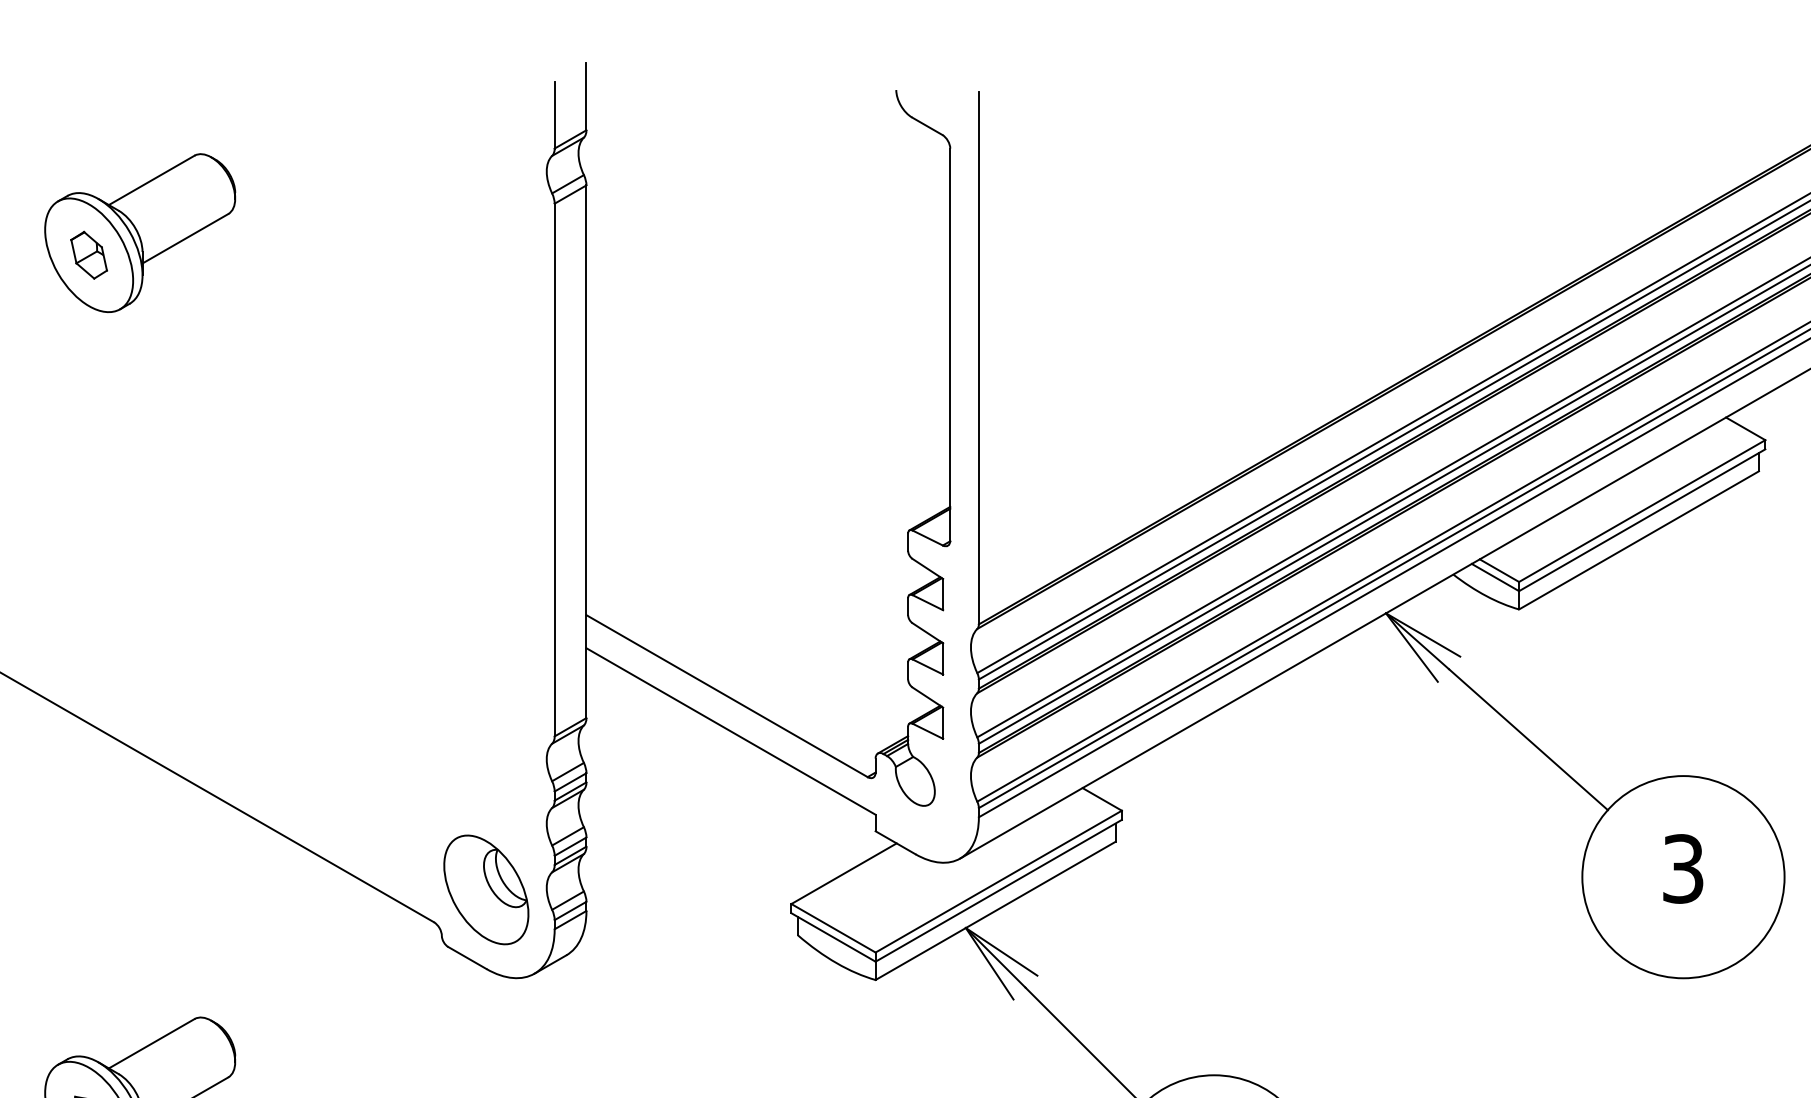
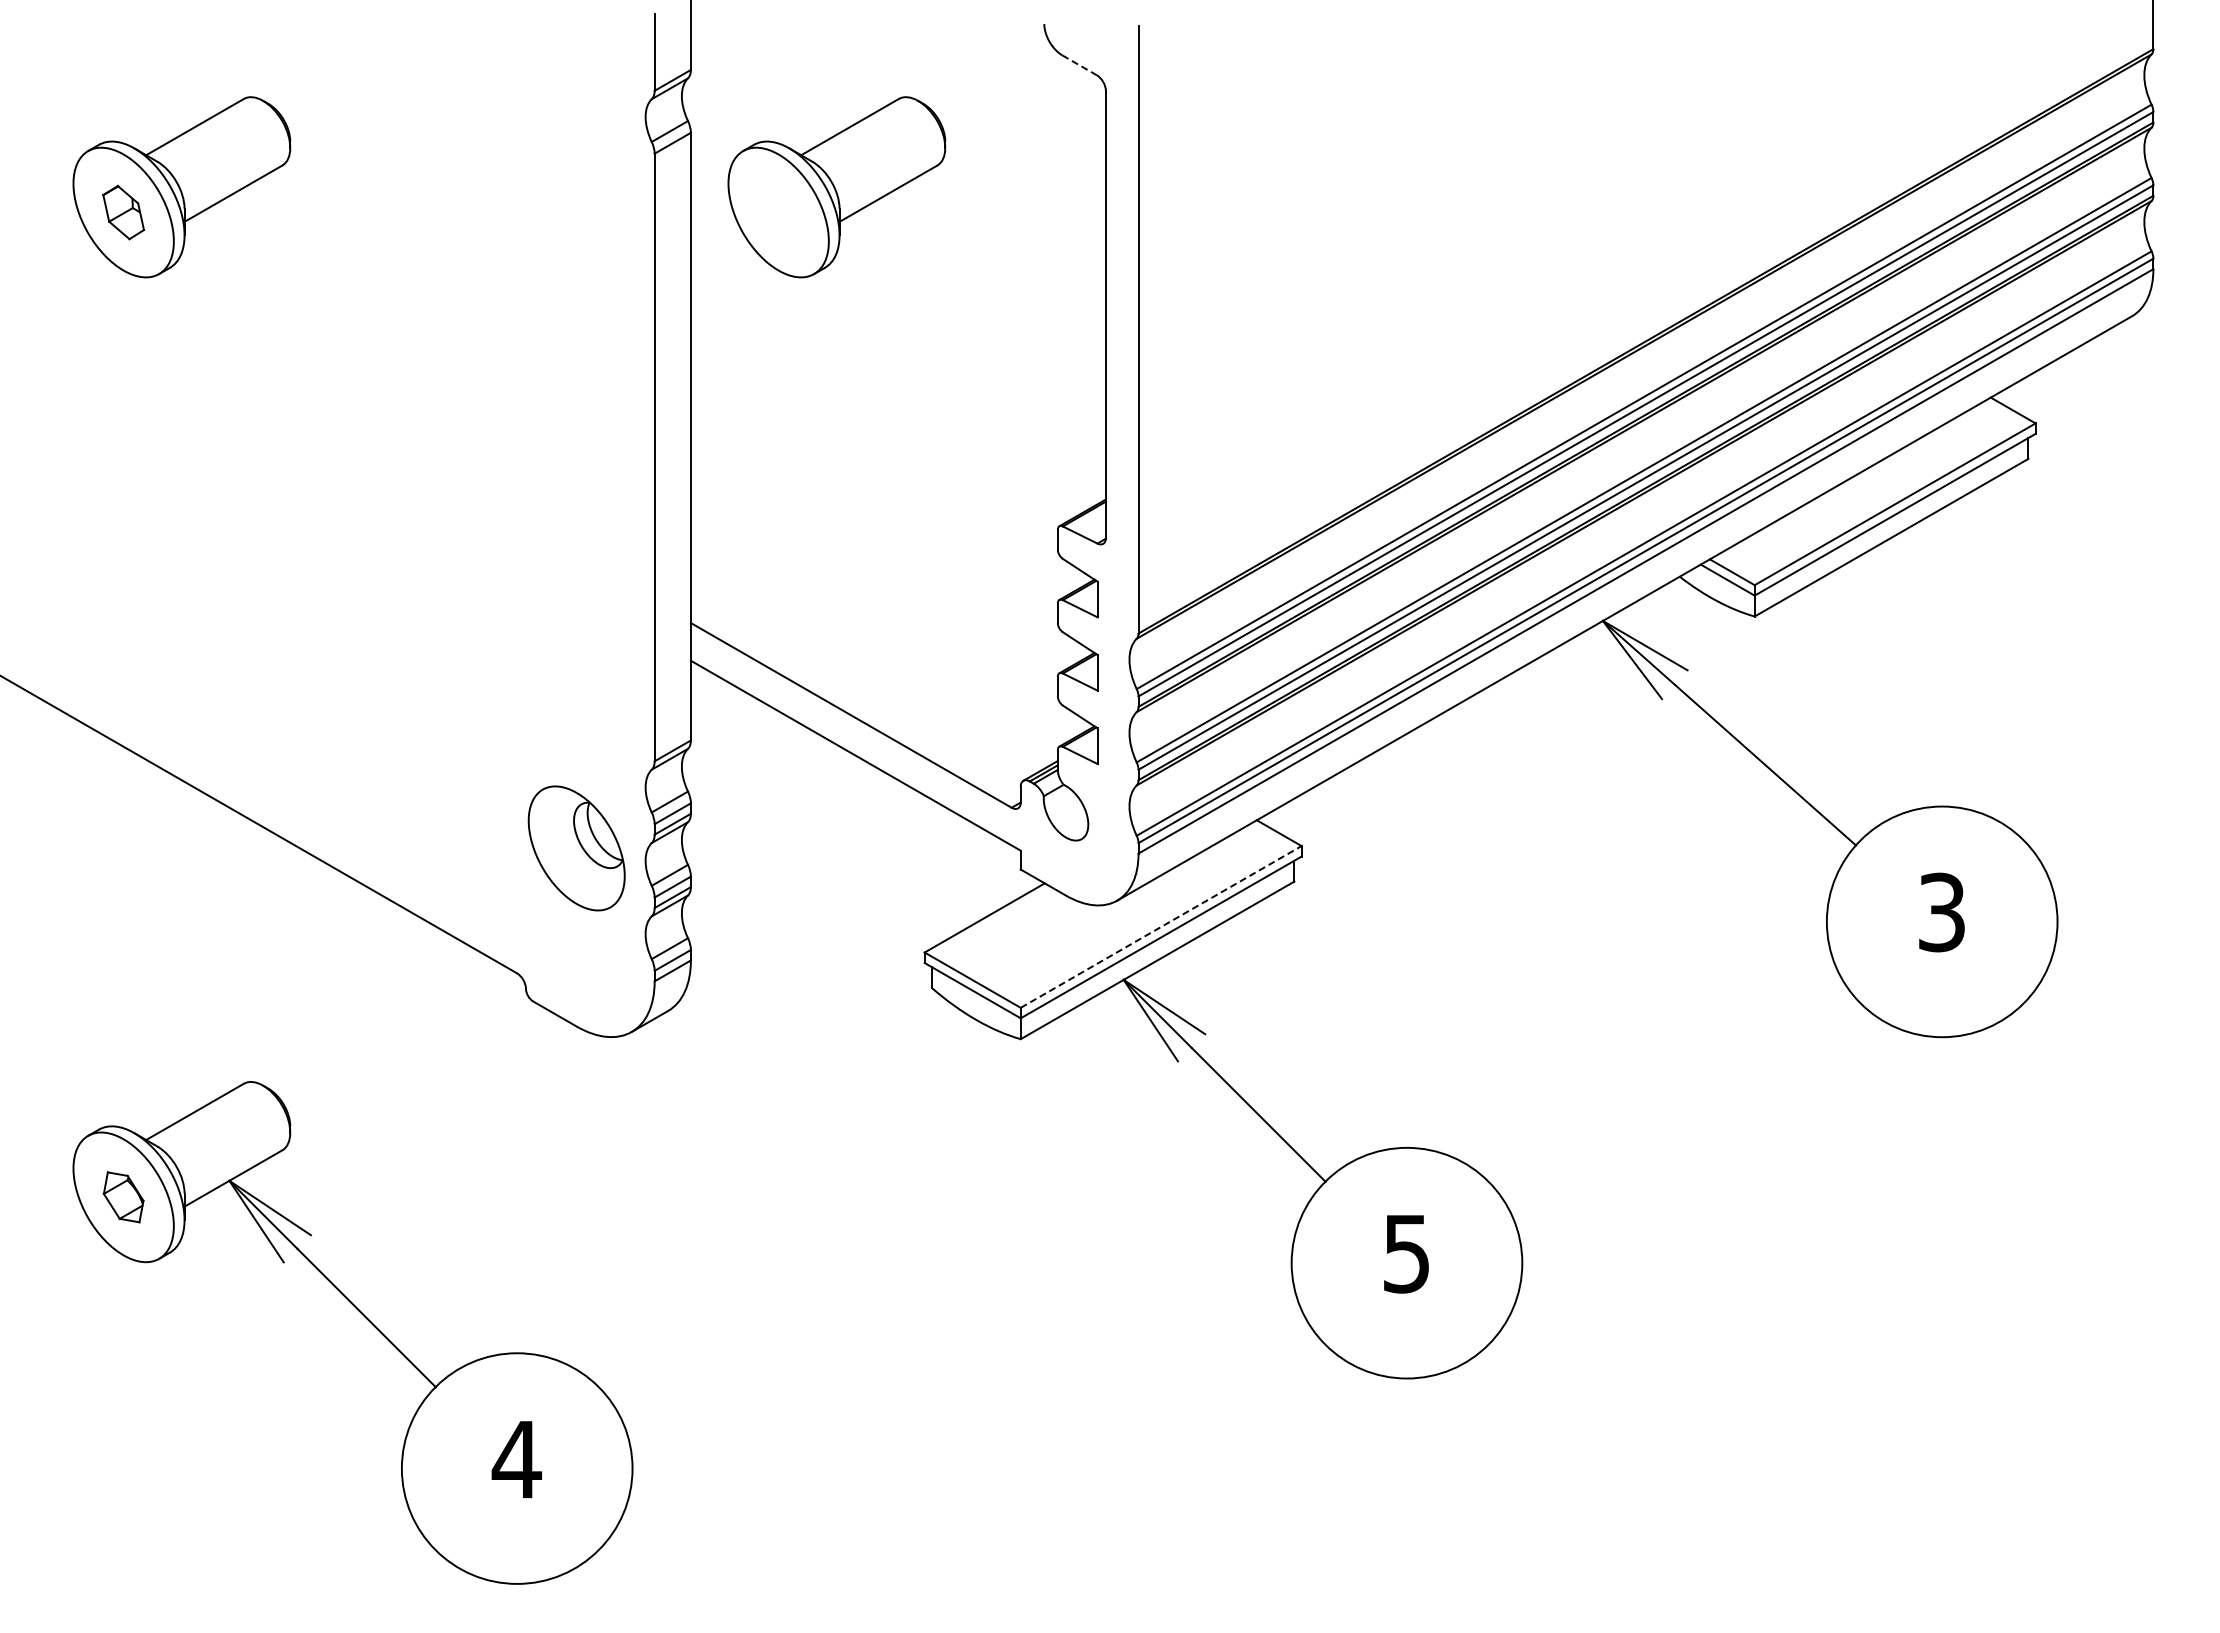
line: (927, 126) -> (1079, 65), solid -> dashed
part: (714, 233) -> (836, 187), added
line: (999, 881) -> (1161, 926), solid -> dashed
part: (486, 889) -> (576, 848), moved

